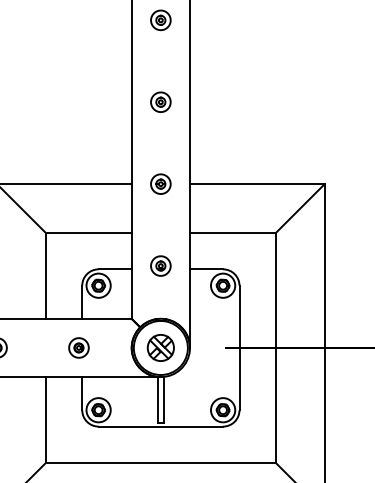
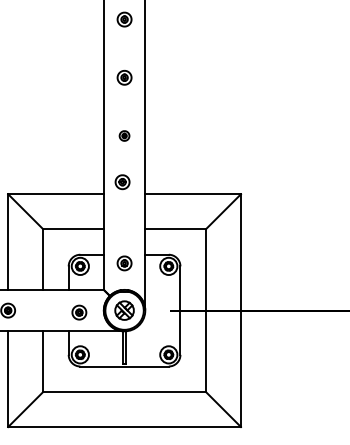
part: (160, 101) -> (124, 135), size x0.7
part: (160, 184) -> (122, 182), moved
part: (160, 266) -> (124, 263), moved
part: (79, 347) -> (79, 312), moved

